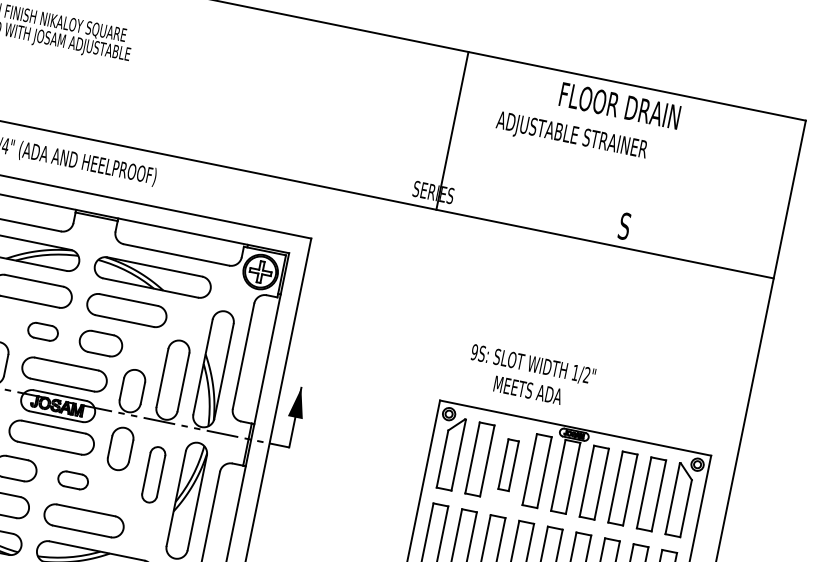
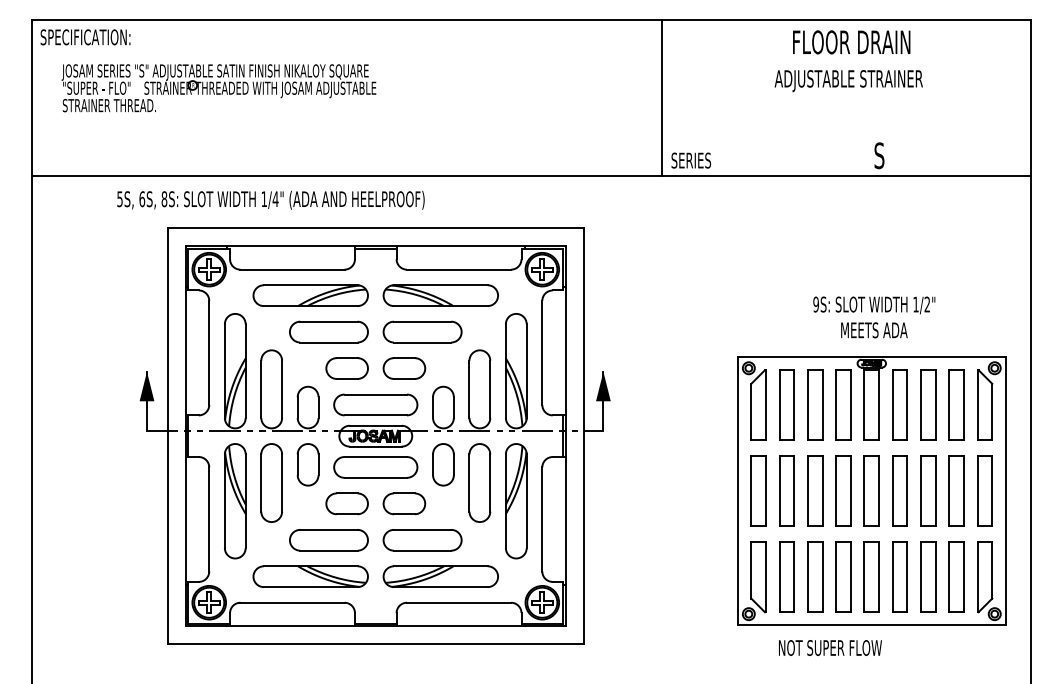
line: (452, 131) -> (662, 98), moved
text: (571, 136) -> (848, 80), moved
part: (42, 331) -> (346, 368), size x1.43
text: (530, 377) -> (874, 317), moved
part: (509, 464) -> (815, 404), size x1.43
part: (153, 474) -> (479, 482), size x1.43
part: (73, 480) -> (404, 503), size x1.43

